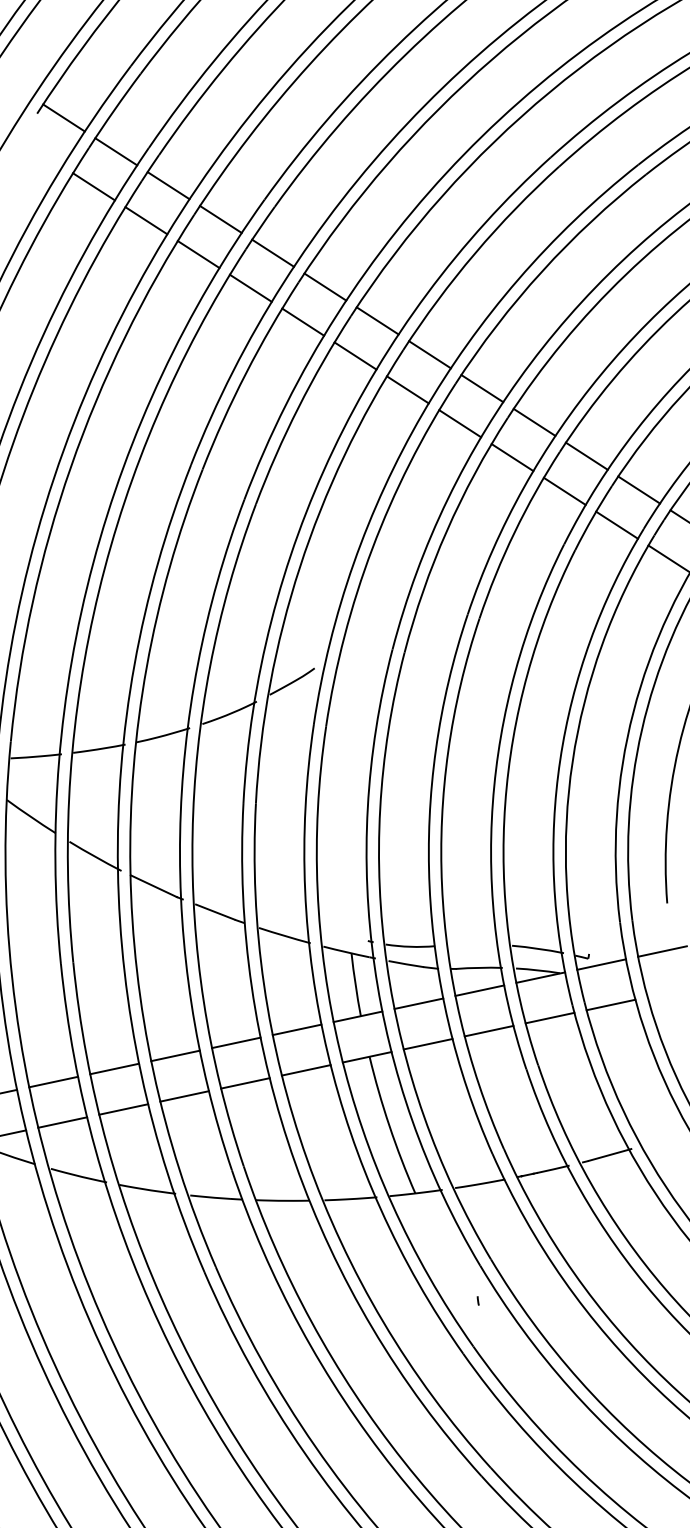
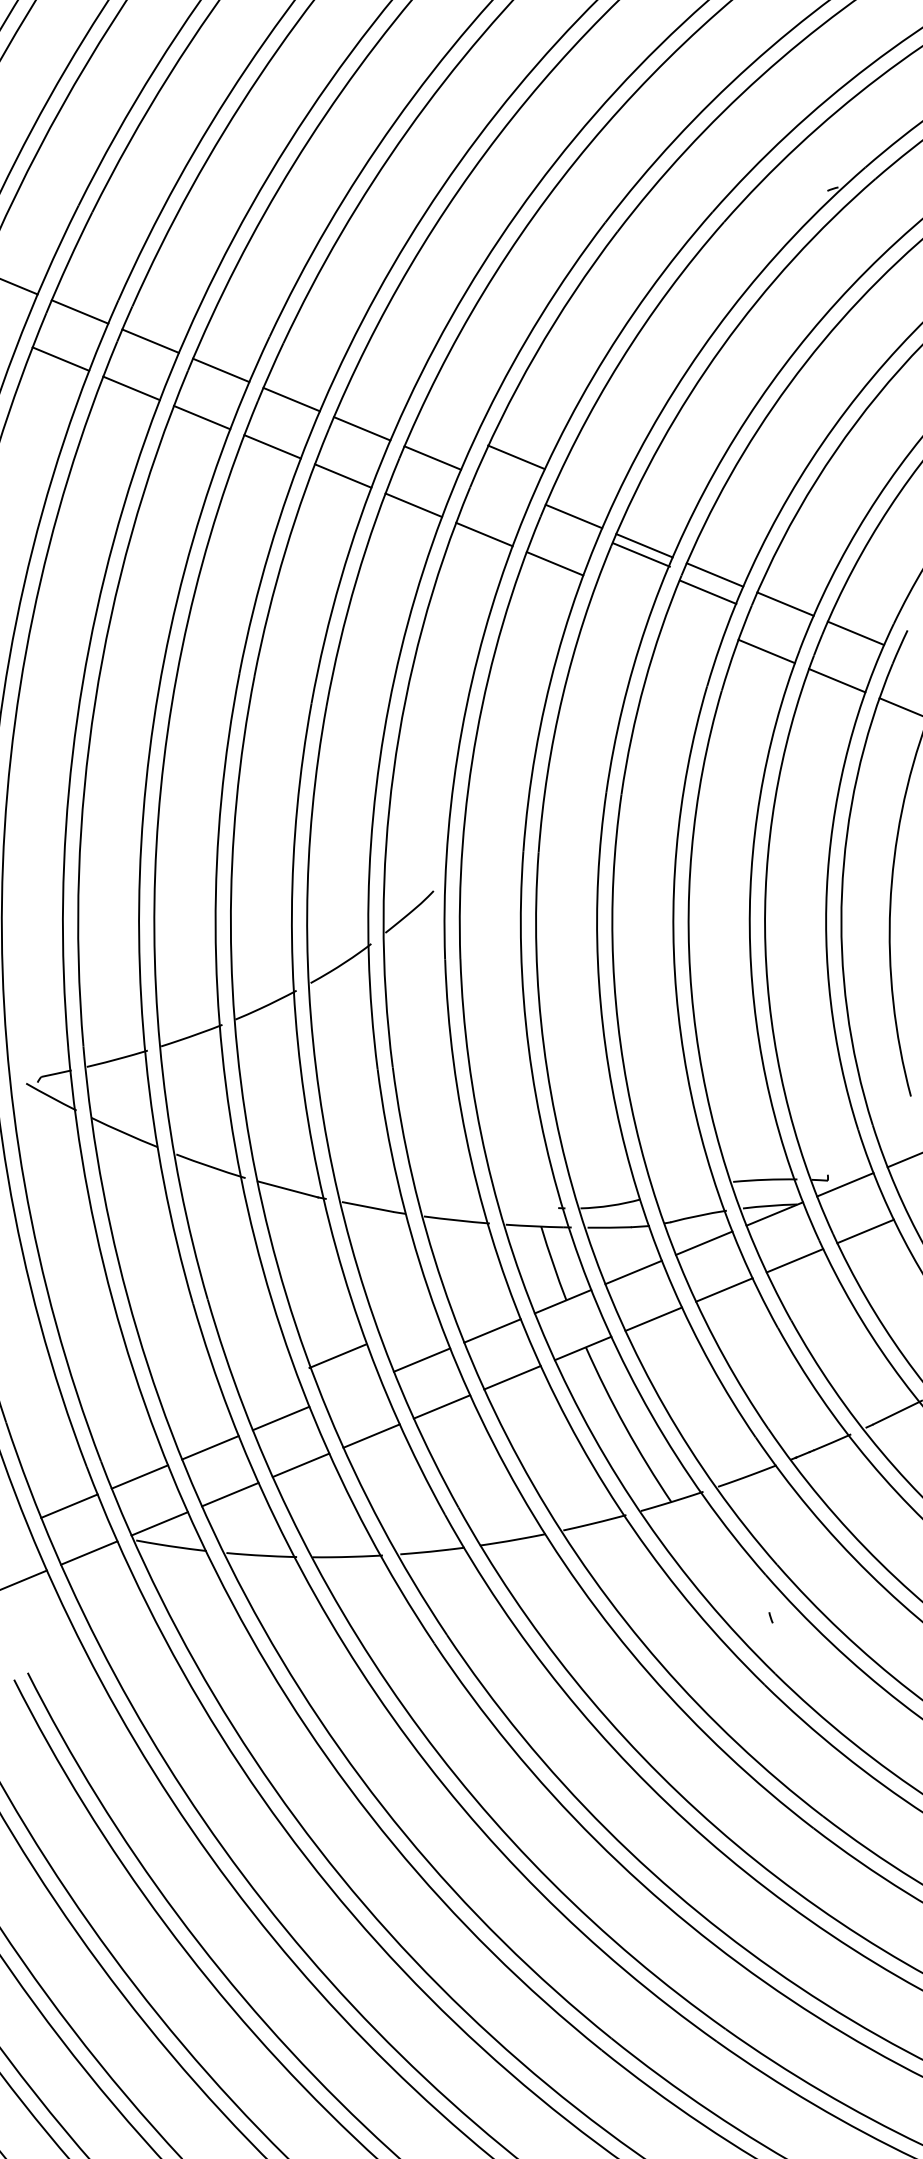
line: (430, 354) -> (516, 457), moved
line: (512, 457) -> (641, 554), moved
line: (564, 490) -> (707, 591), moved
line: (175, 1055) -> (337, 1355), moved

